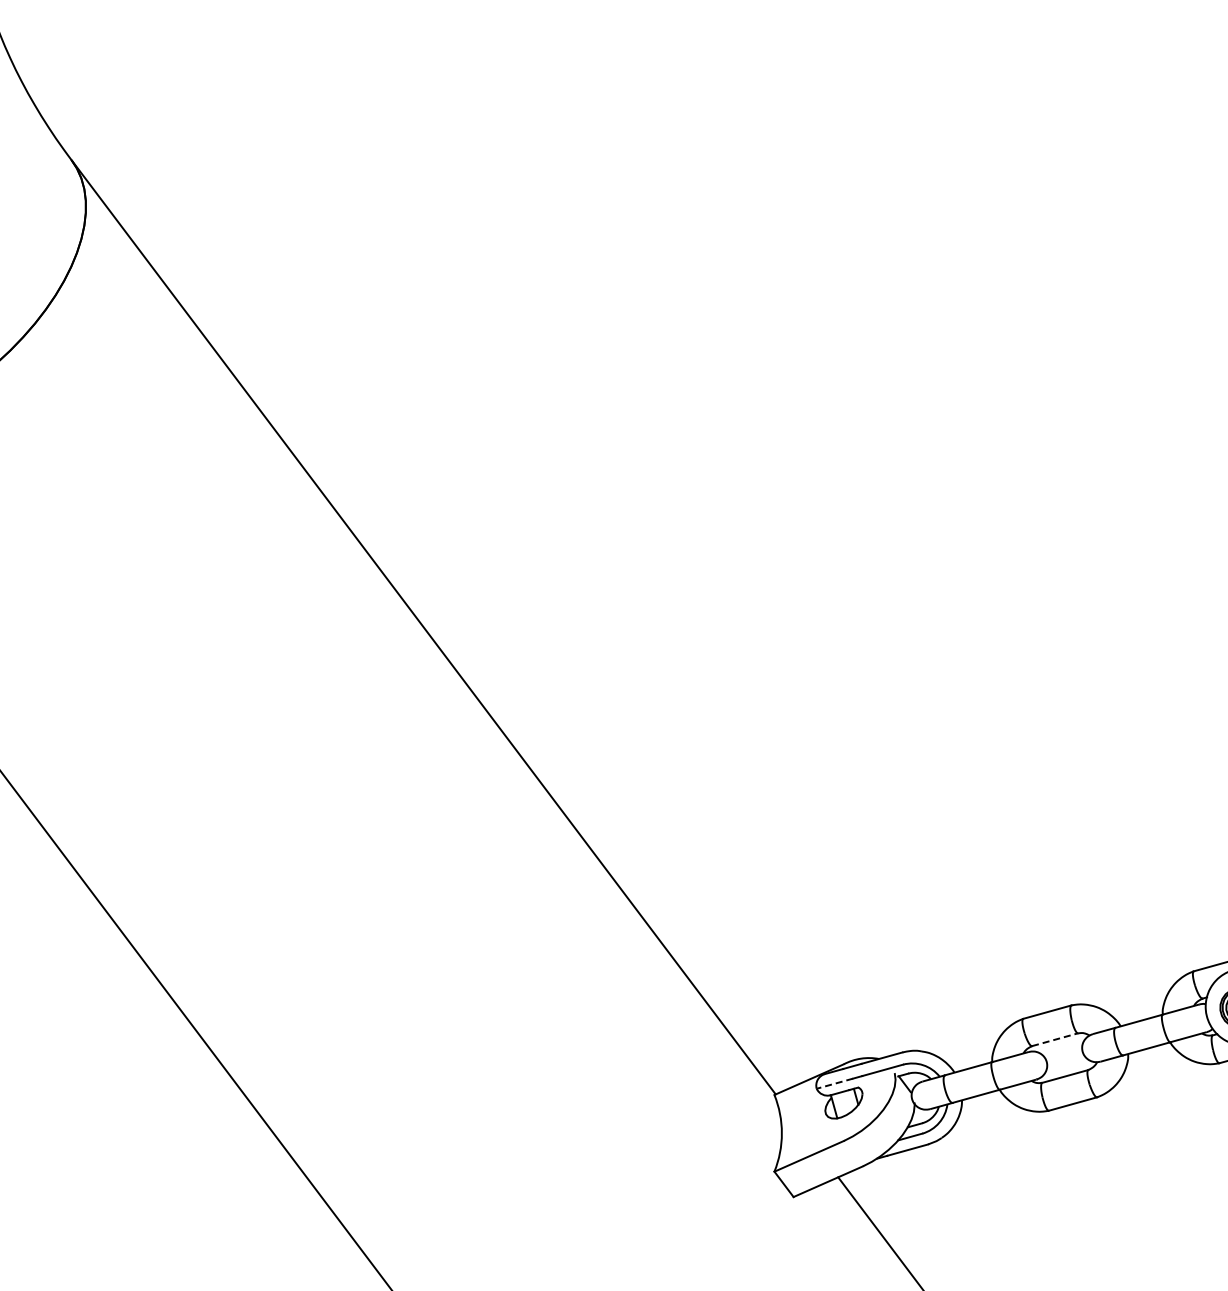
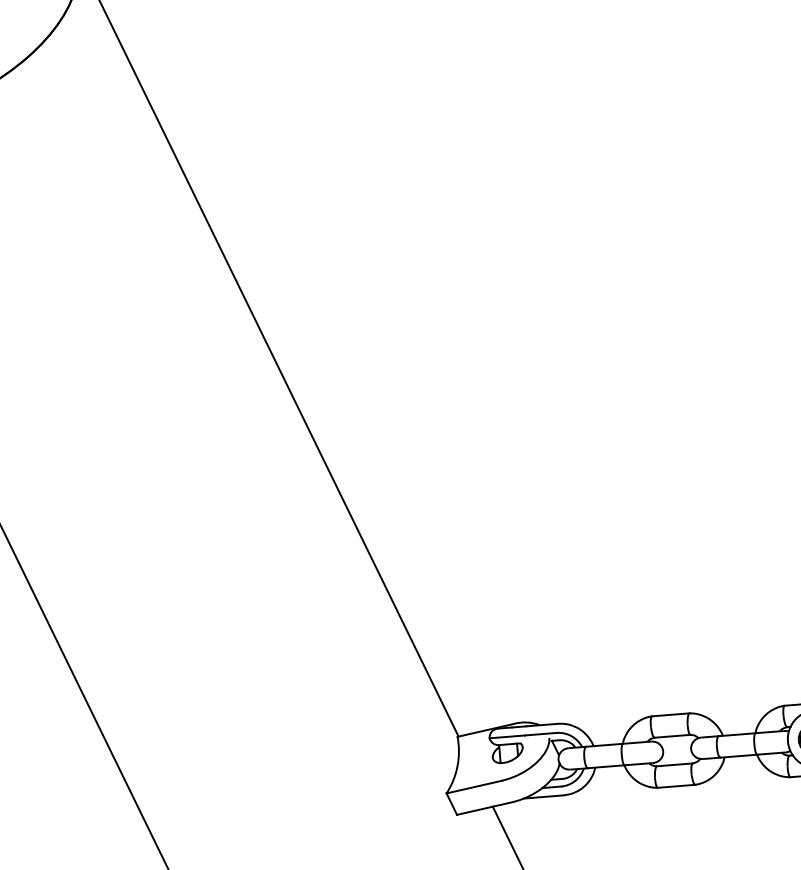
line: (1055, 1039) -> (672, 736), dashed -> solid
line: (834, 1083) -> (503, 736), dashed -> solid

